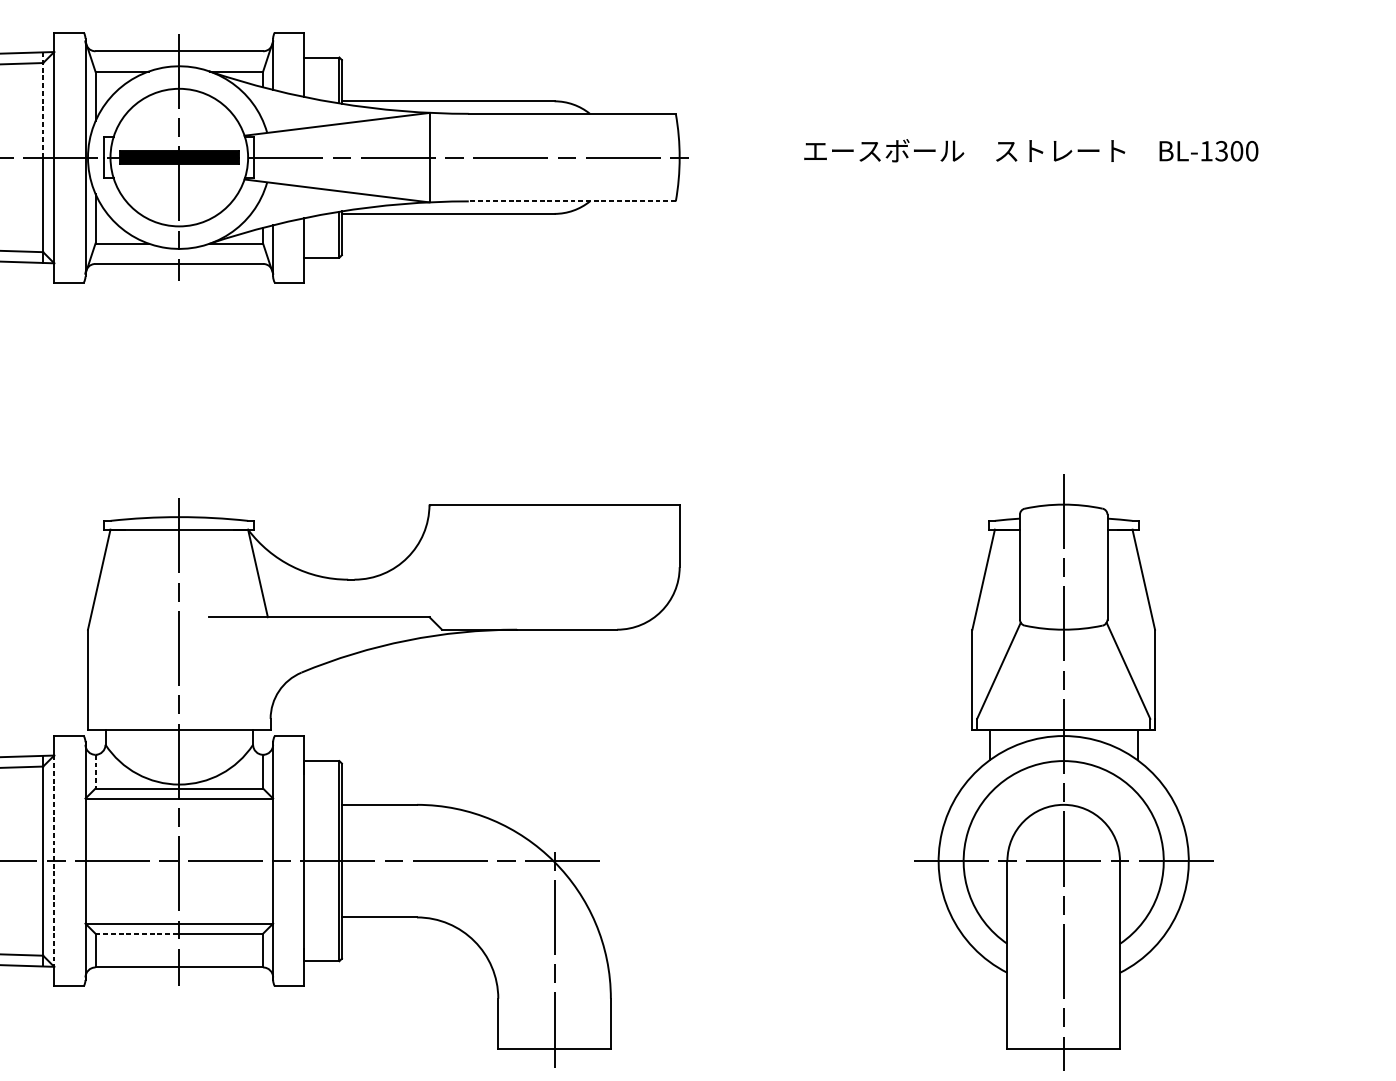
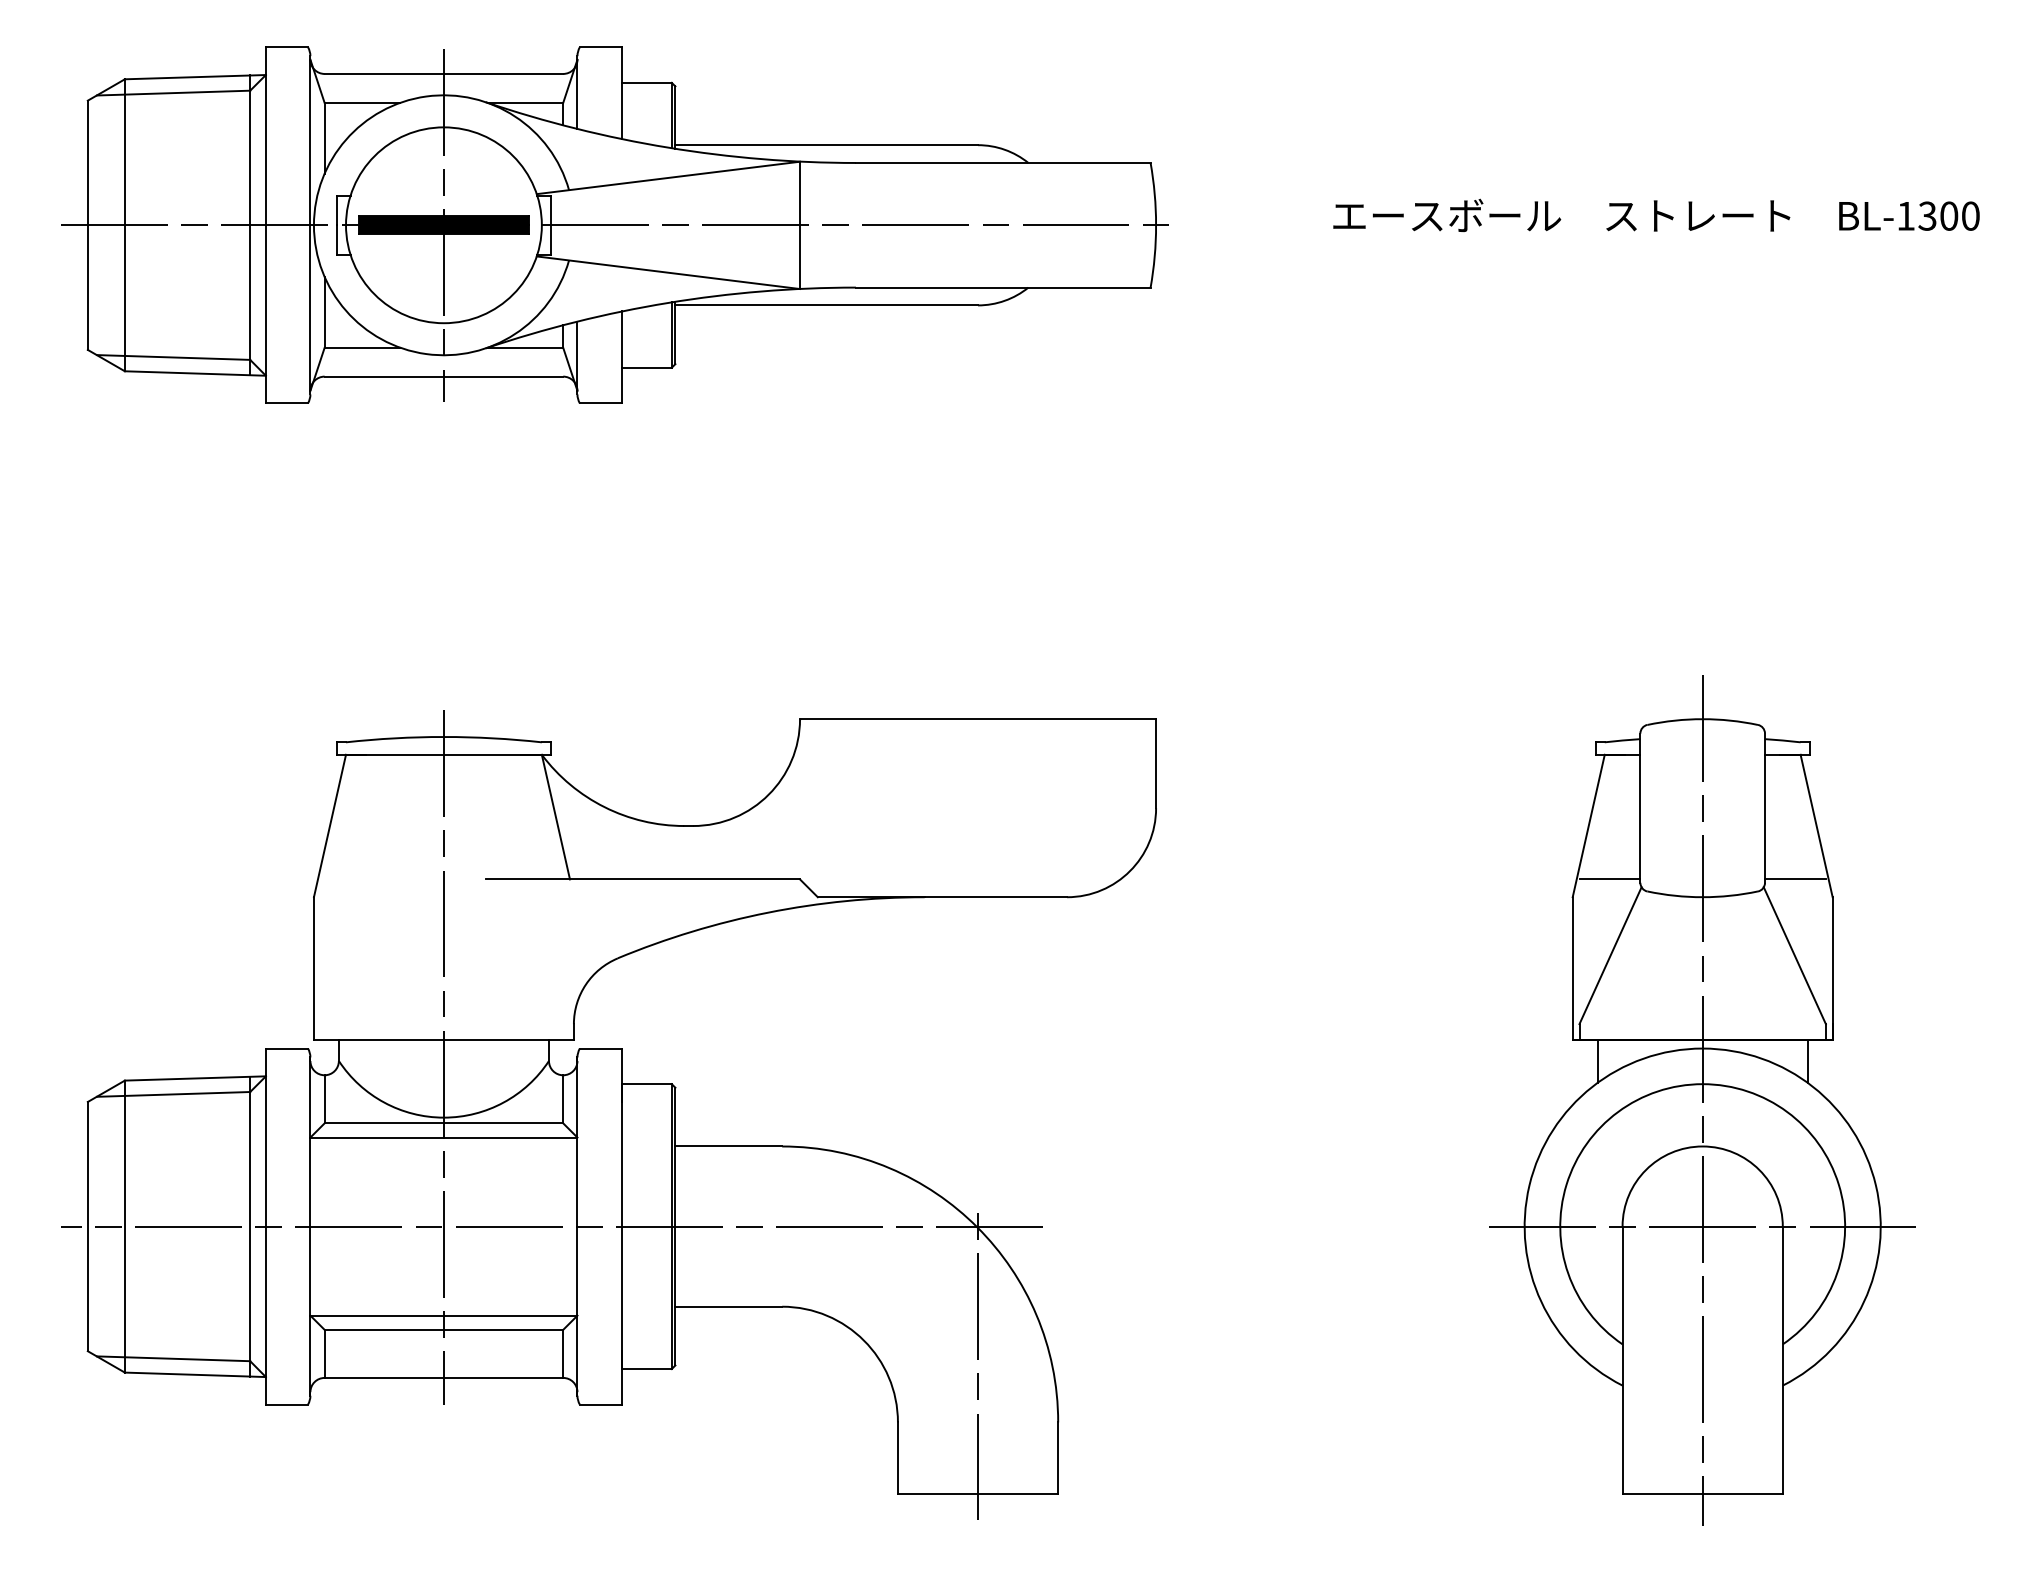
line: (43, 105) -> (250, 150), dashed -> solid
line: (571, 201) -> (1002, 287), dashed -> solid
line: (998, 617) -> (1609, 879), added
line: (1128, 617) -> (1795, 879), added
line: (95, 771) -> (324, 1099), dashed -> solid
line: (53, 861) -> (265, 1227), dashed -> solid
line: (137, 933) -> (384, 1329), dashed -> solid

